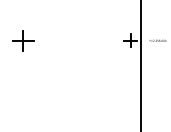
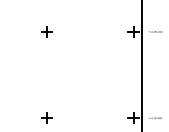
part: (22, 40) -> (46, 31), size x0.62

